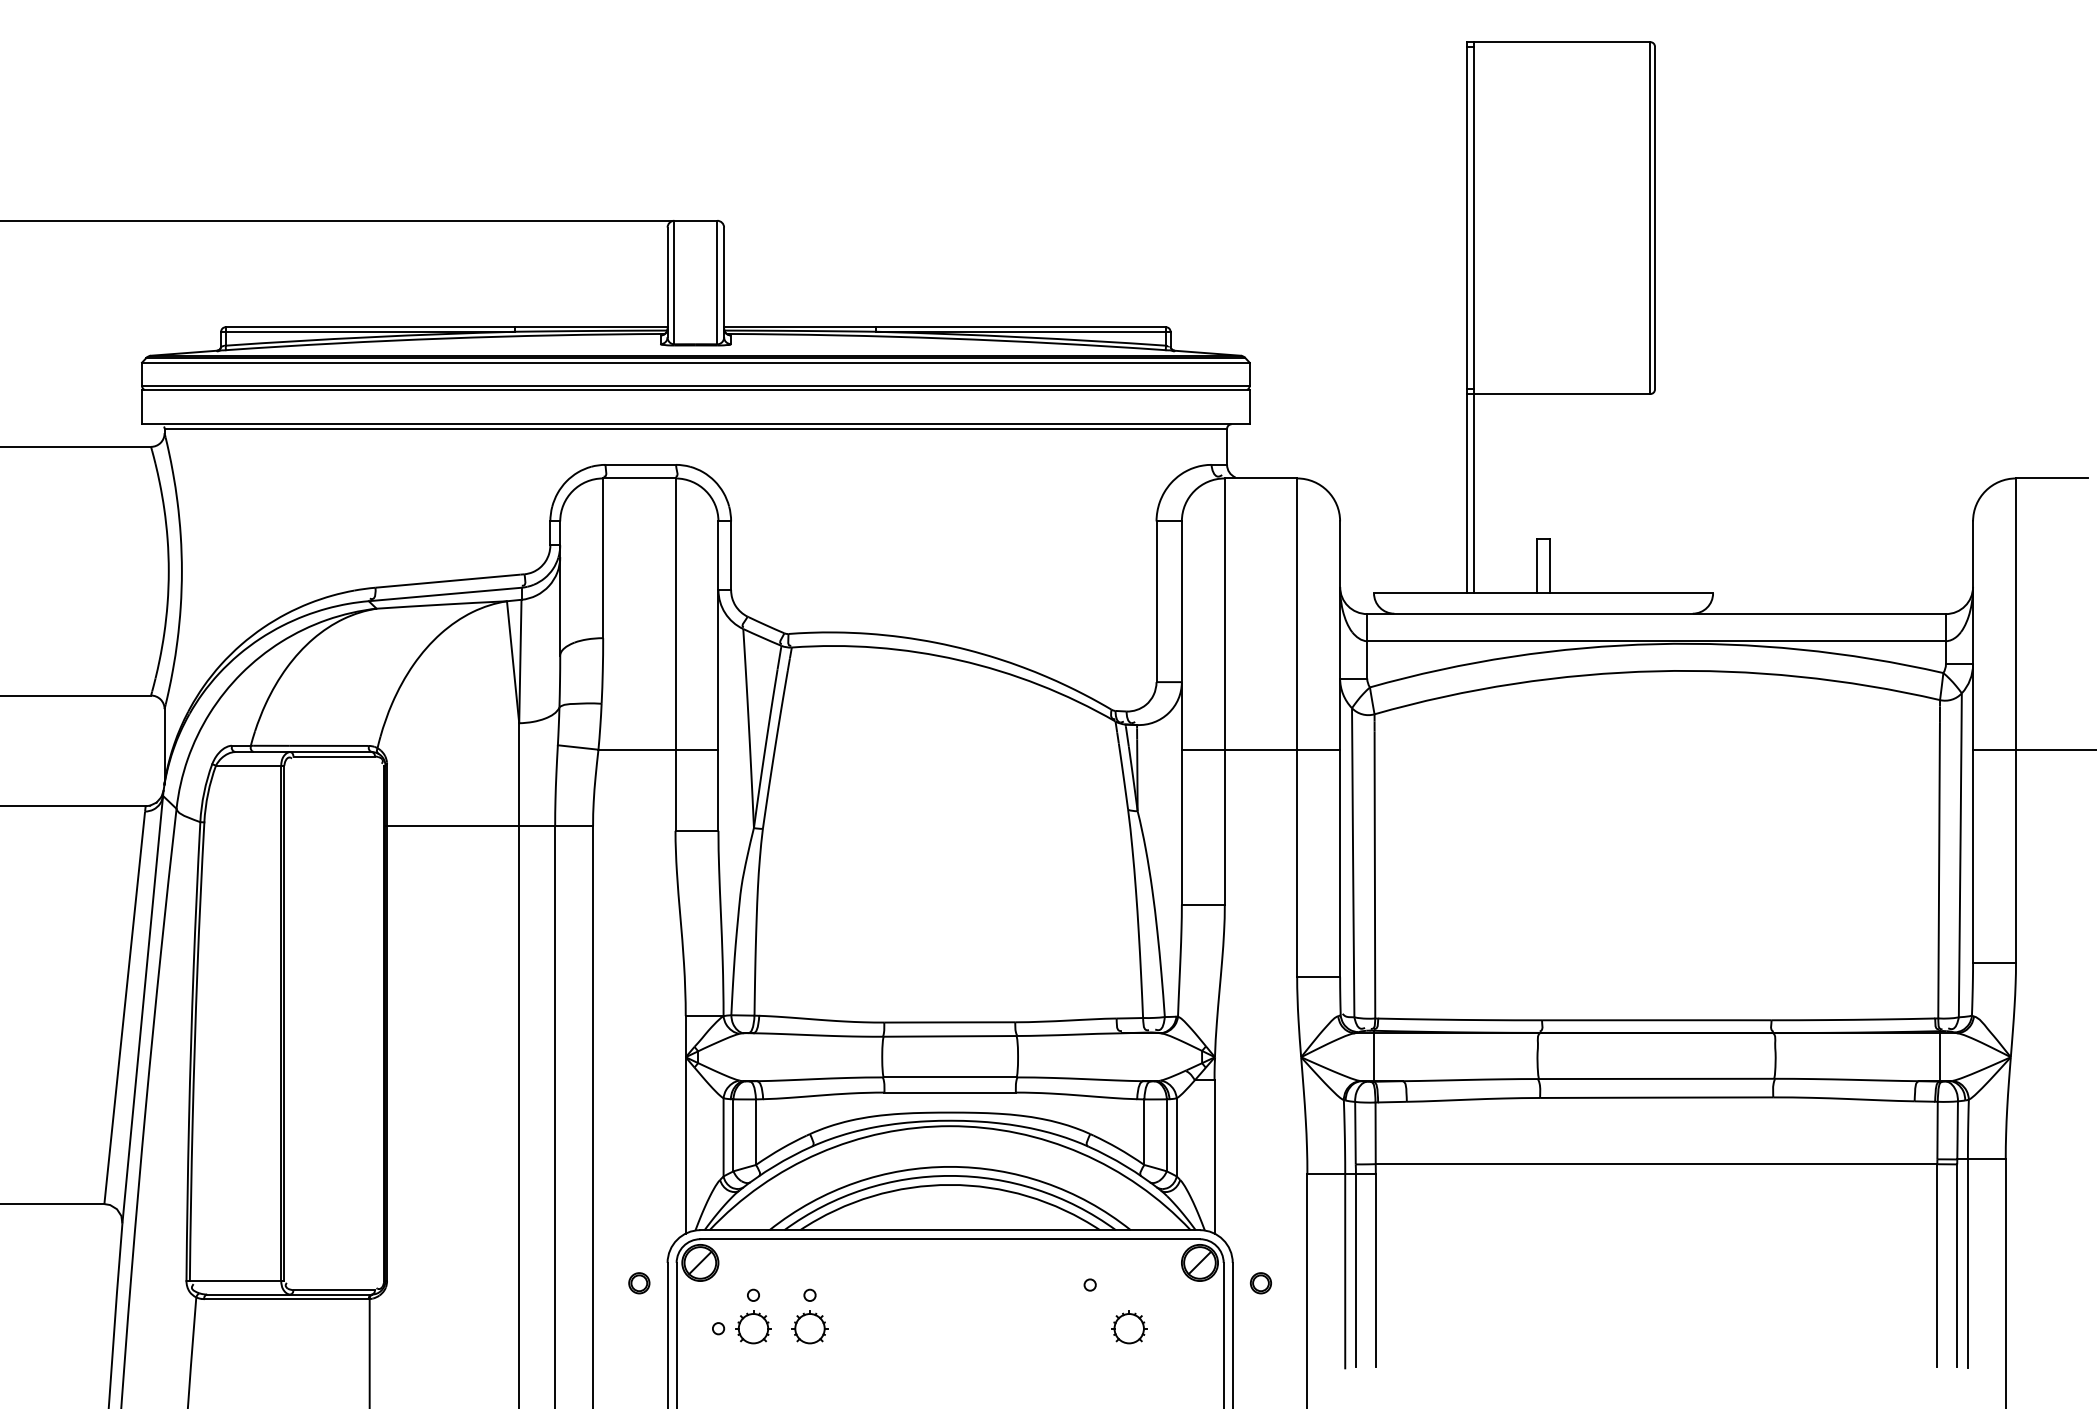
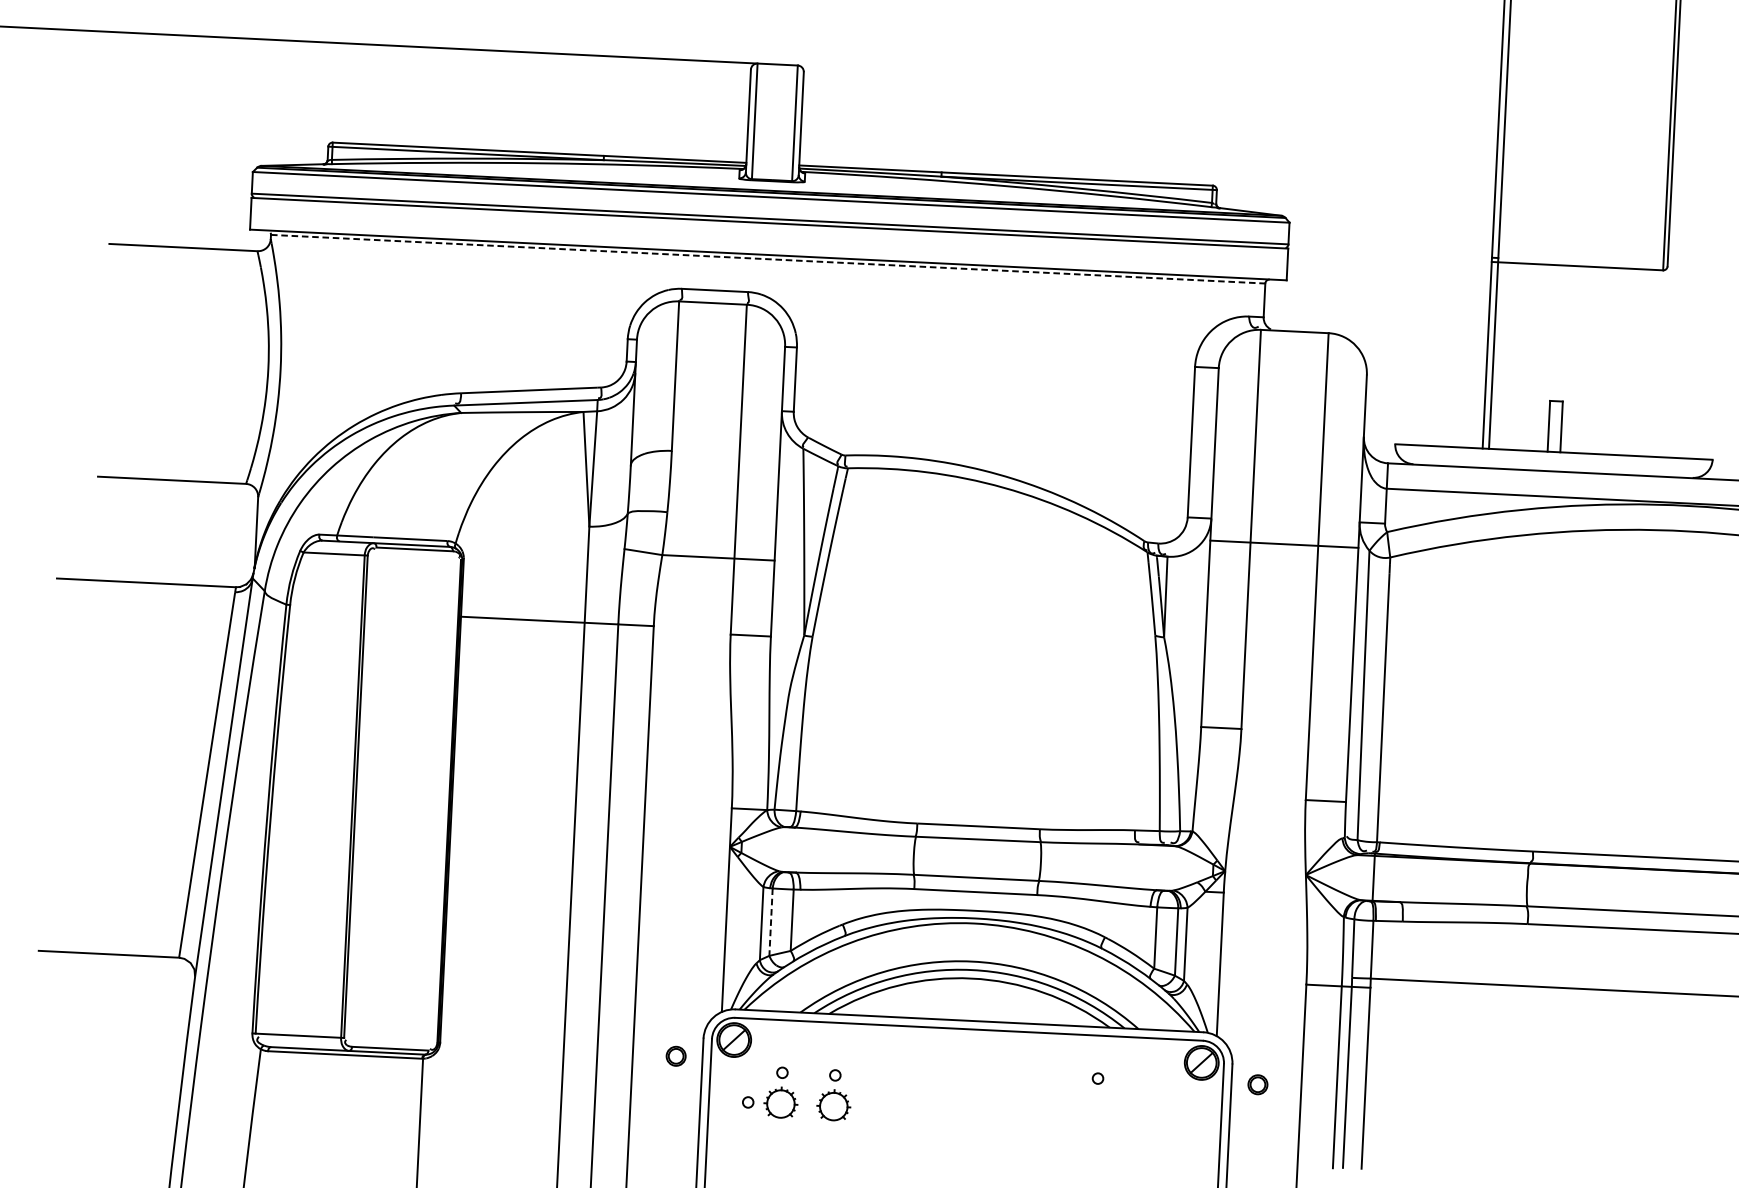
line: (696, 428) -> (768, 258), solid -> dashed
line: (1260, 749) -> (1283, 544), moved
line: (733, 1135) -> (771, 922), solid -> dashed
part: (1129, 1327) -> (1132, 1120), removed

